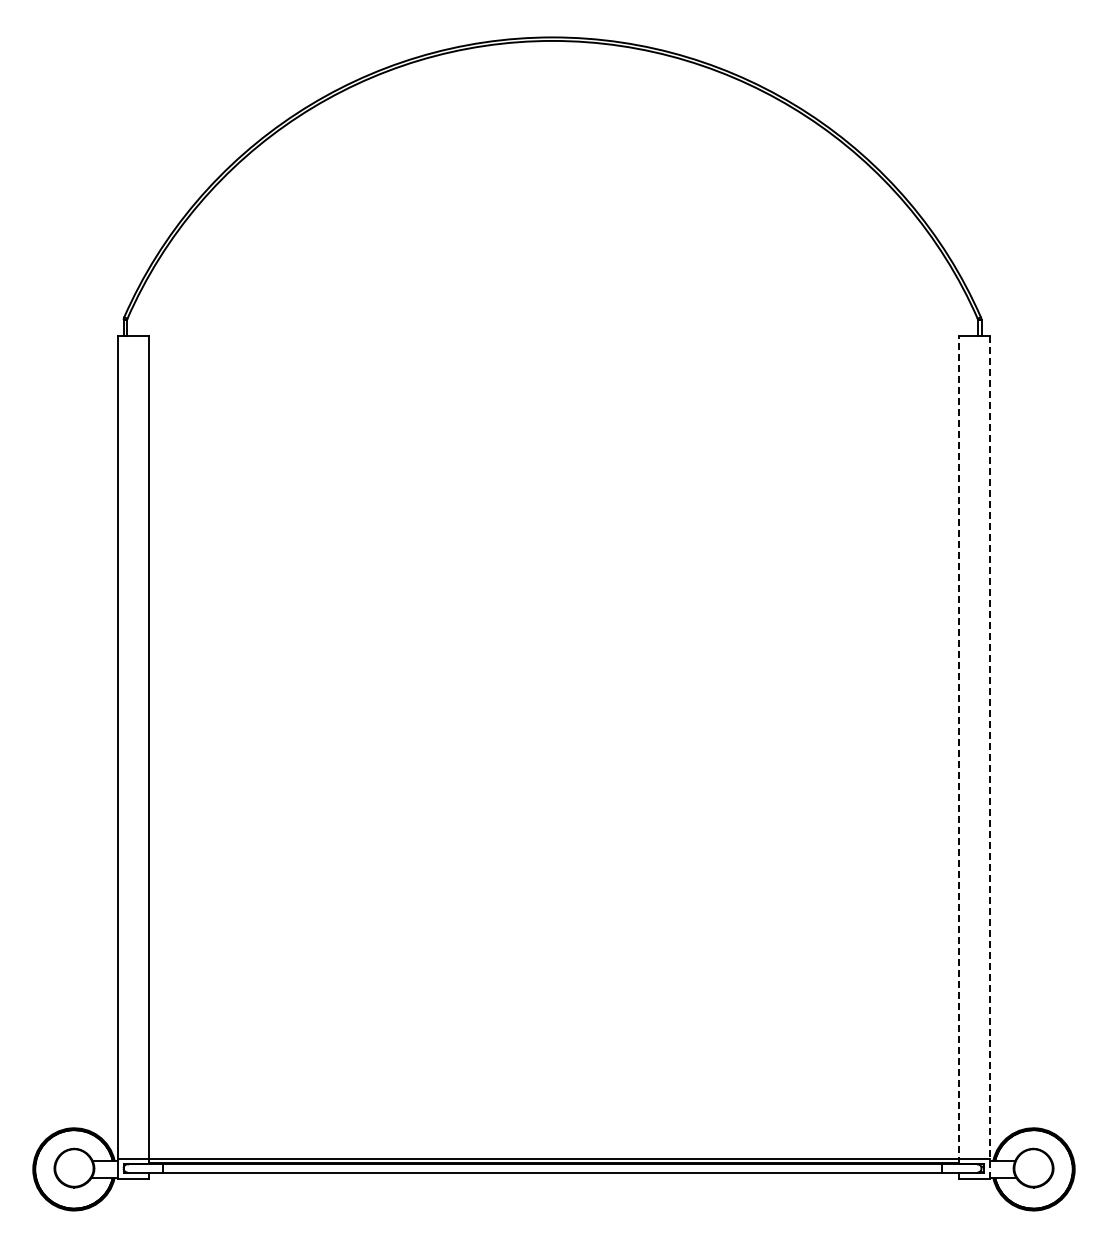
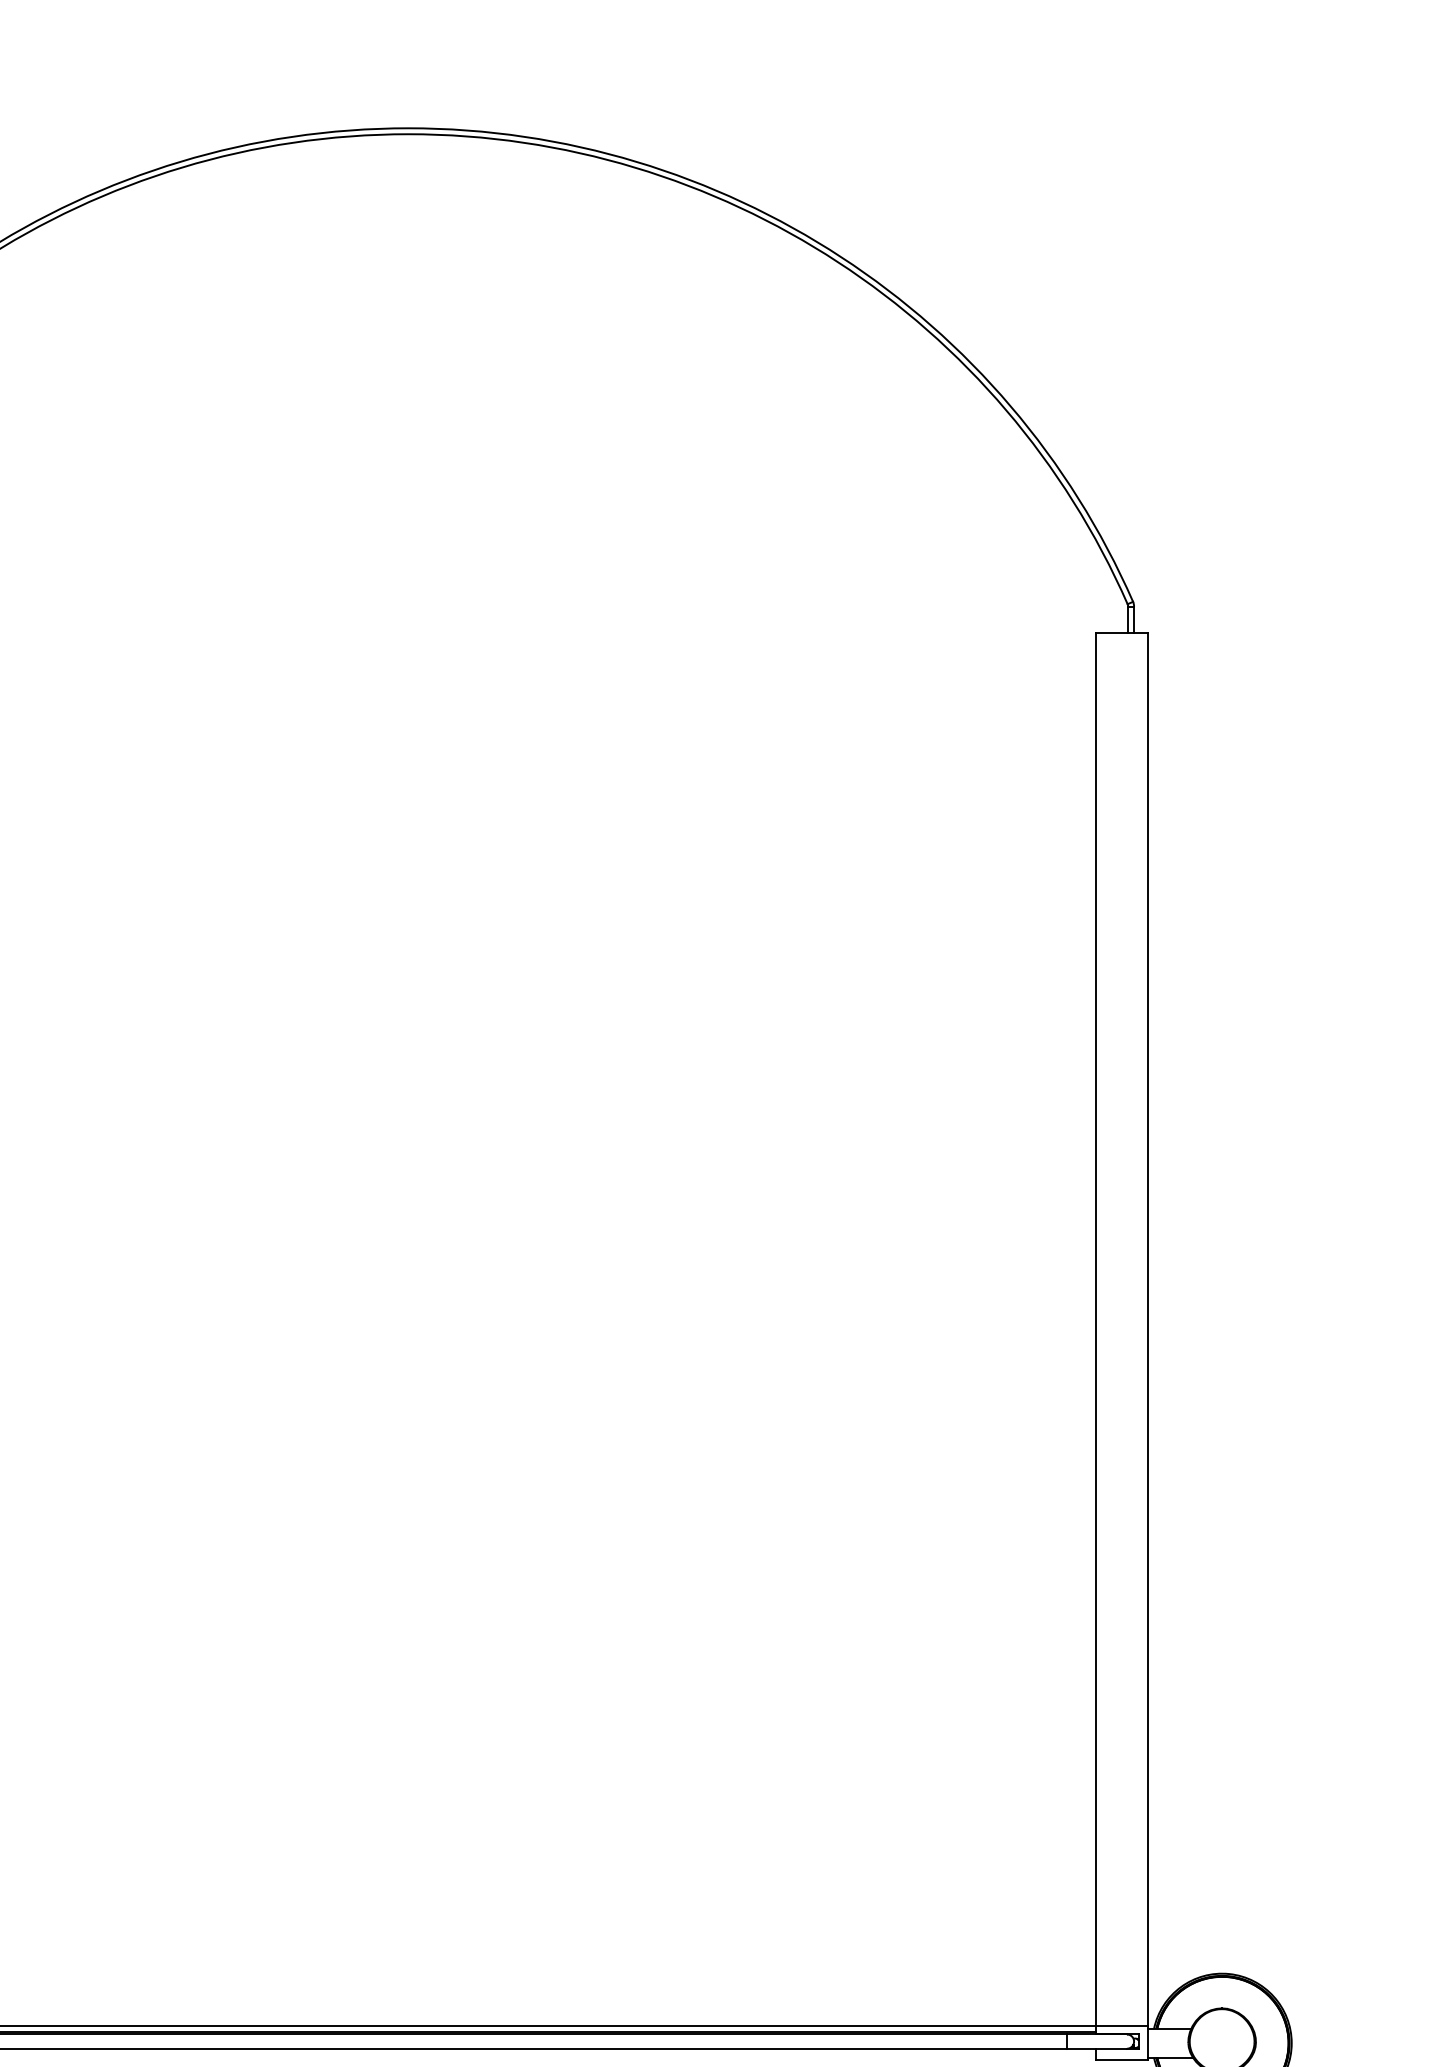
line: (959, 749) -> (1096, 1332), dashed -> solid
line: (989, 757) -> (1147, 1346), dashed -> solid

